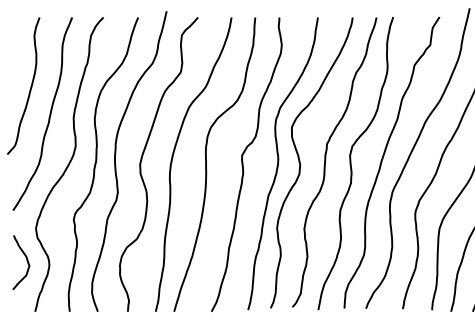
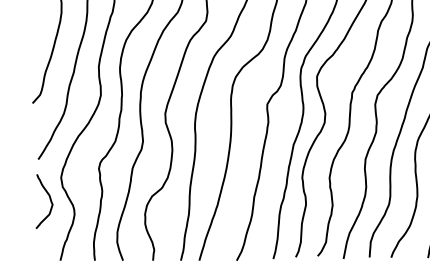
curve: (26, 261) -> (49, 200), moved

